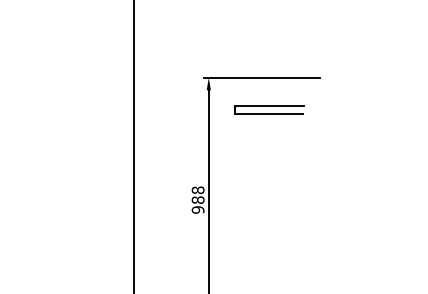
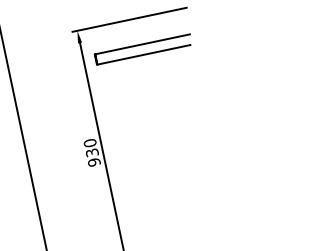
part: (269, 109) -> (143, 49), size x1.4
text: (197, 194) -> (90, 147), 988 -> 930

